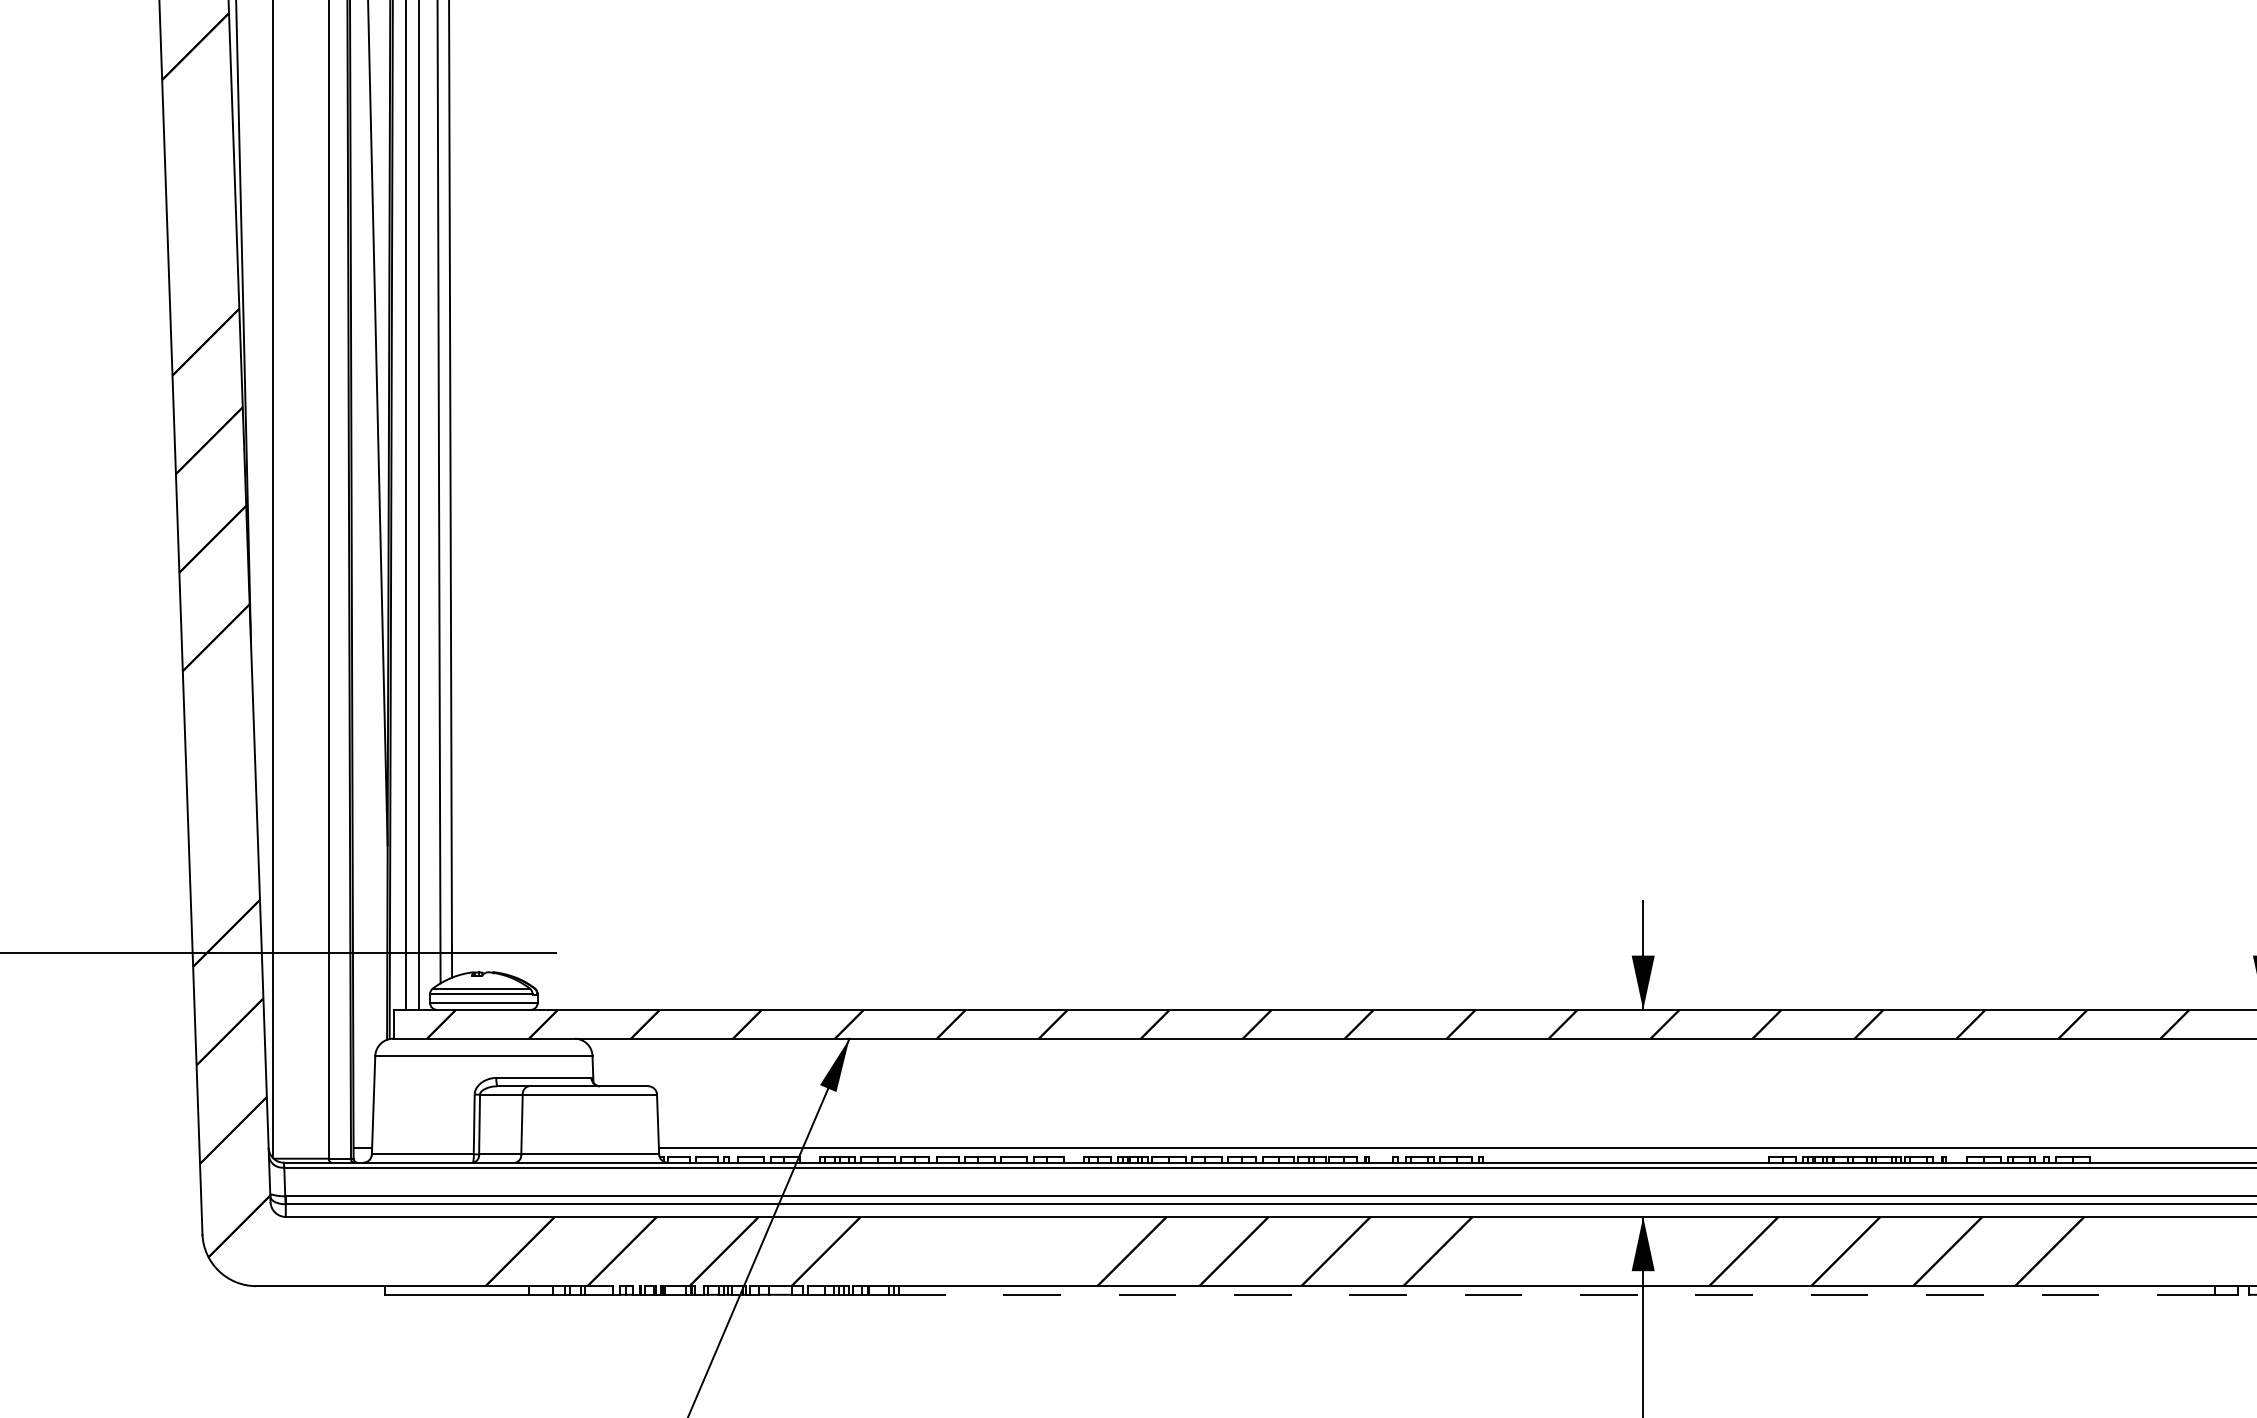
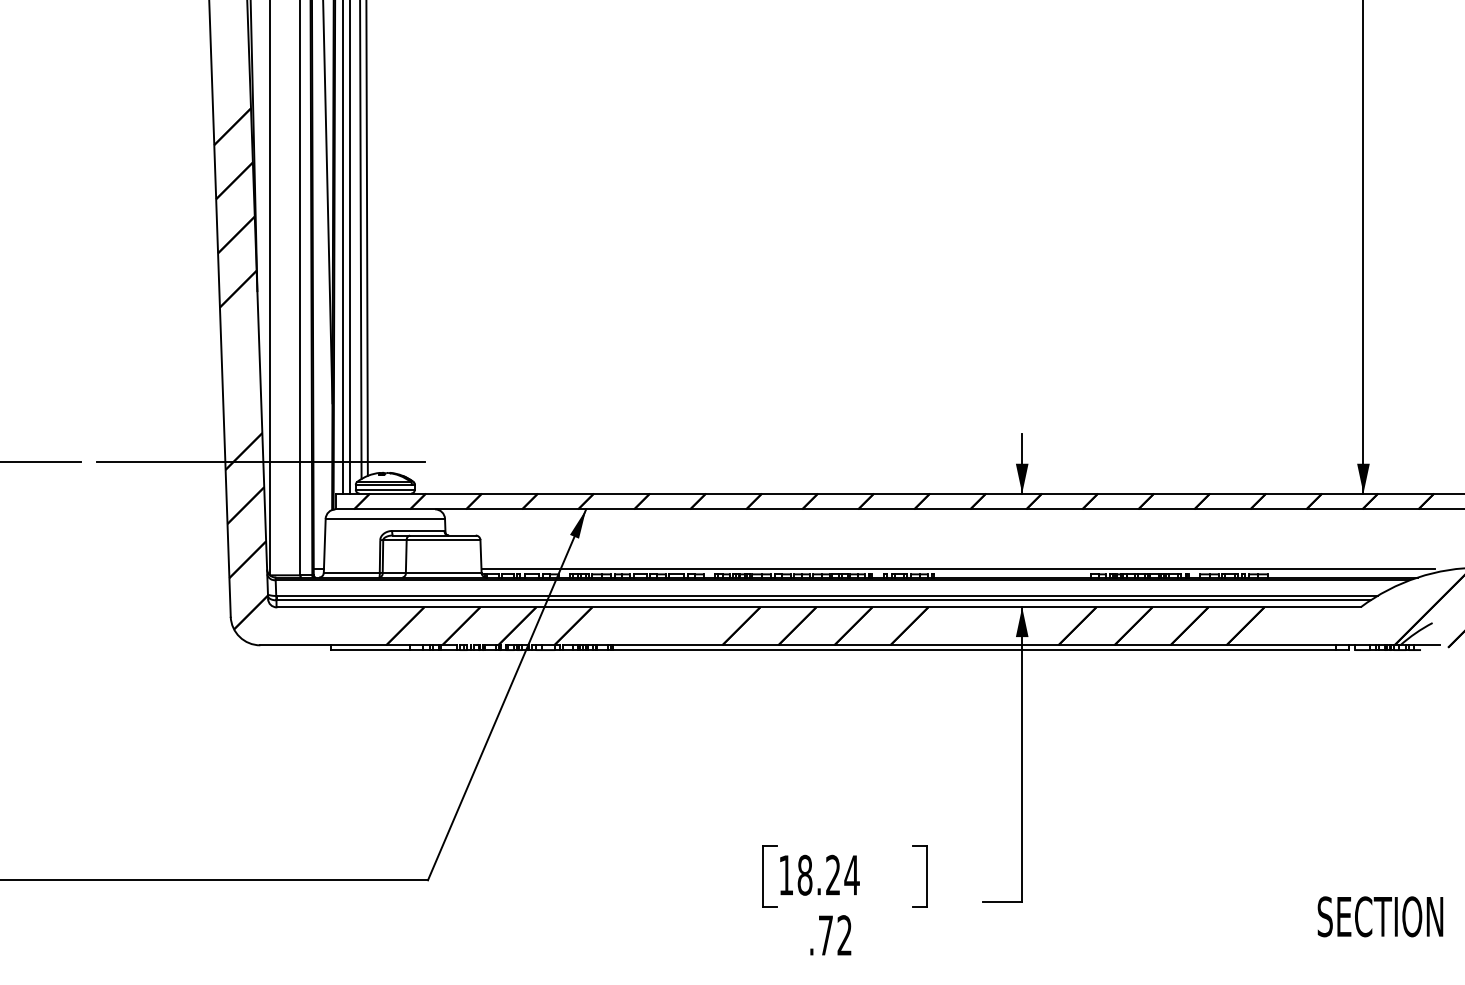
line: (1556, 1295) -> (974, 650), dashed -> solid

